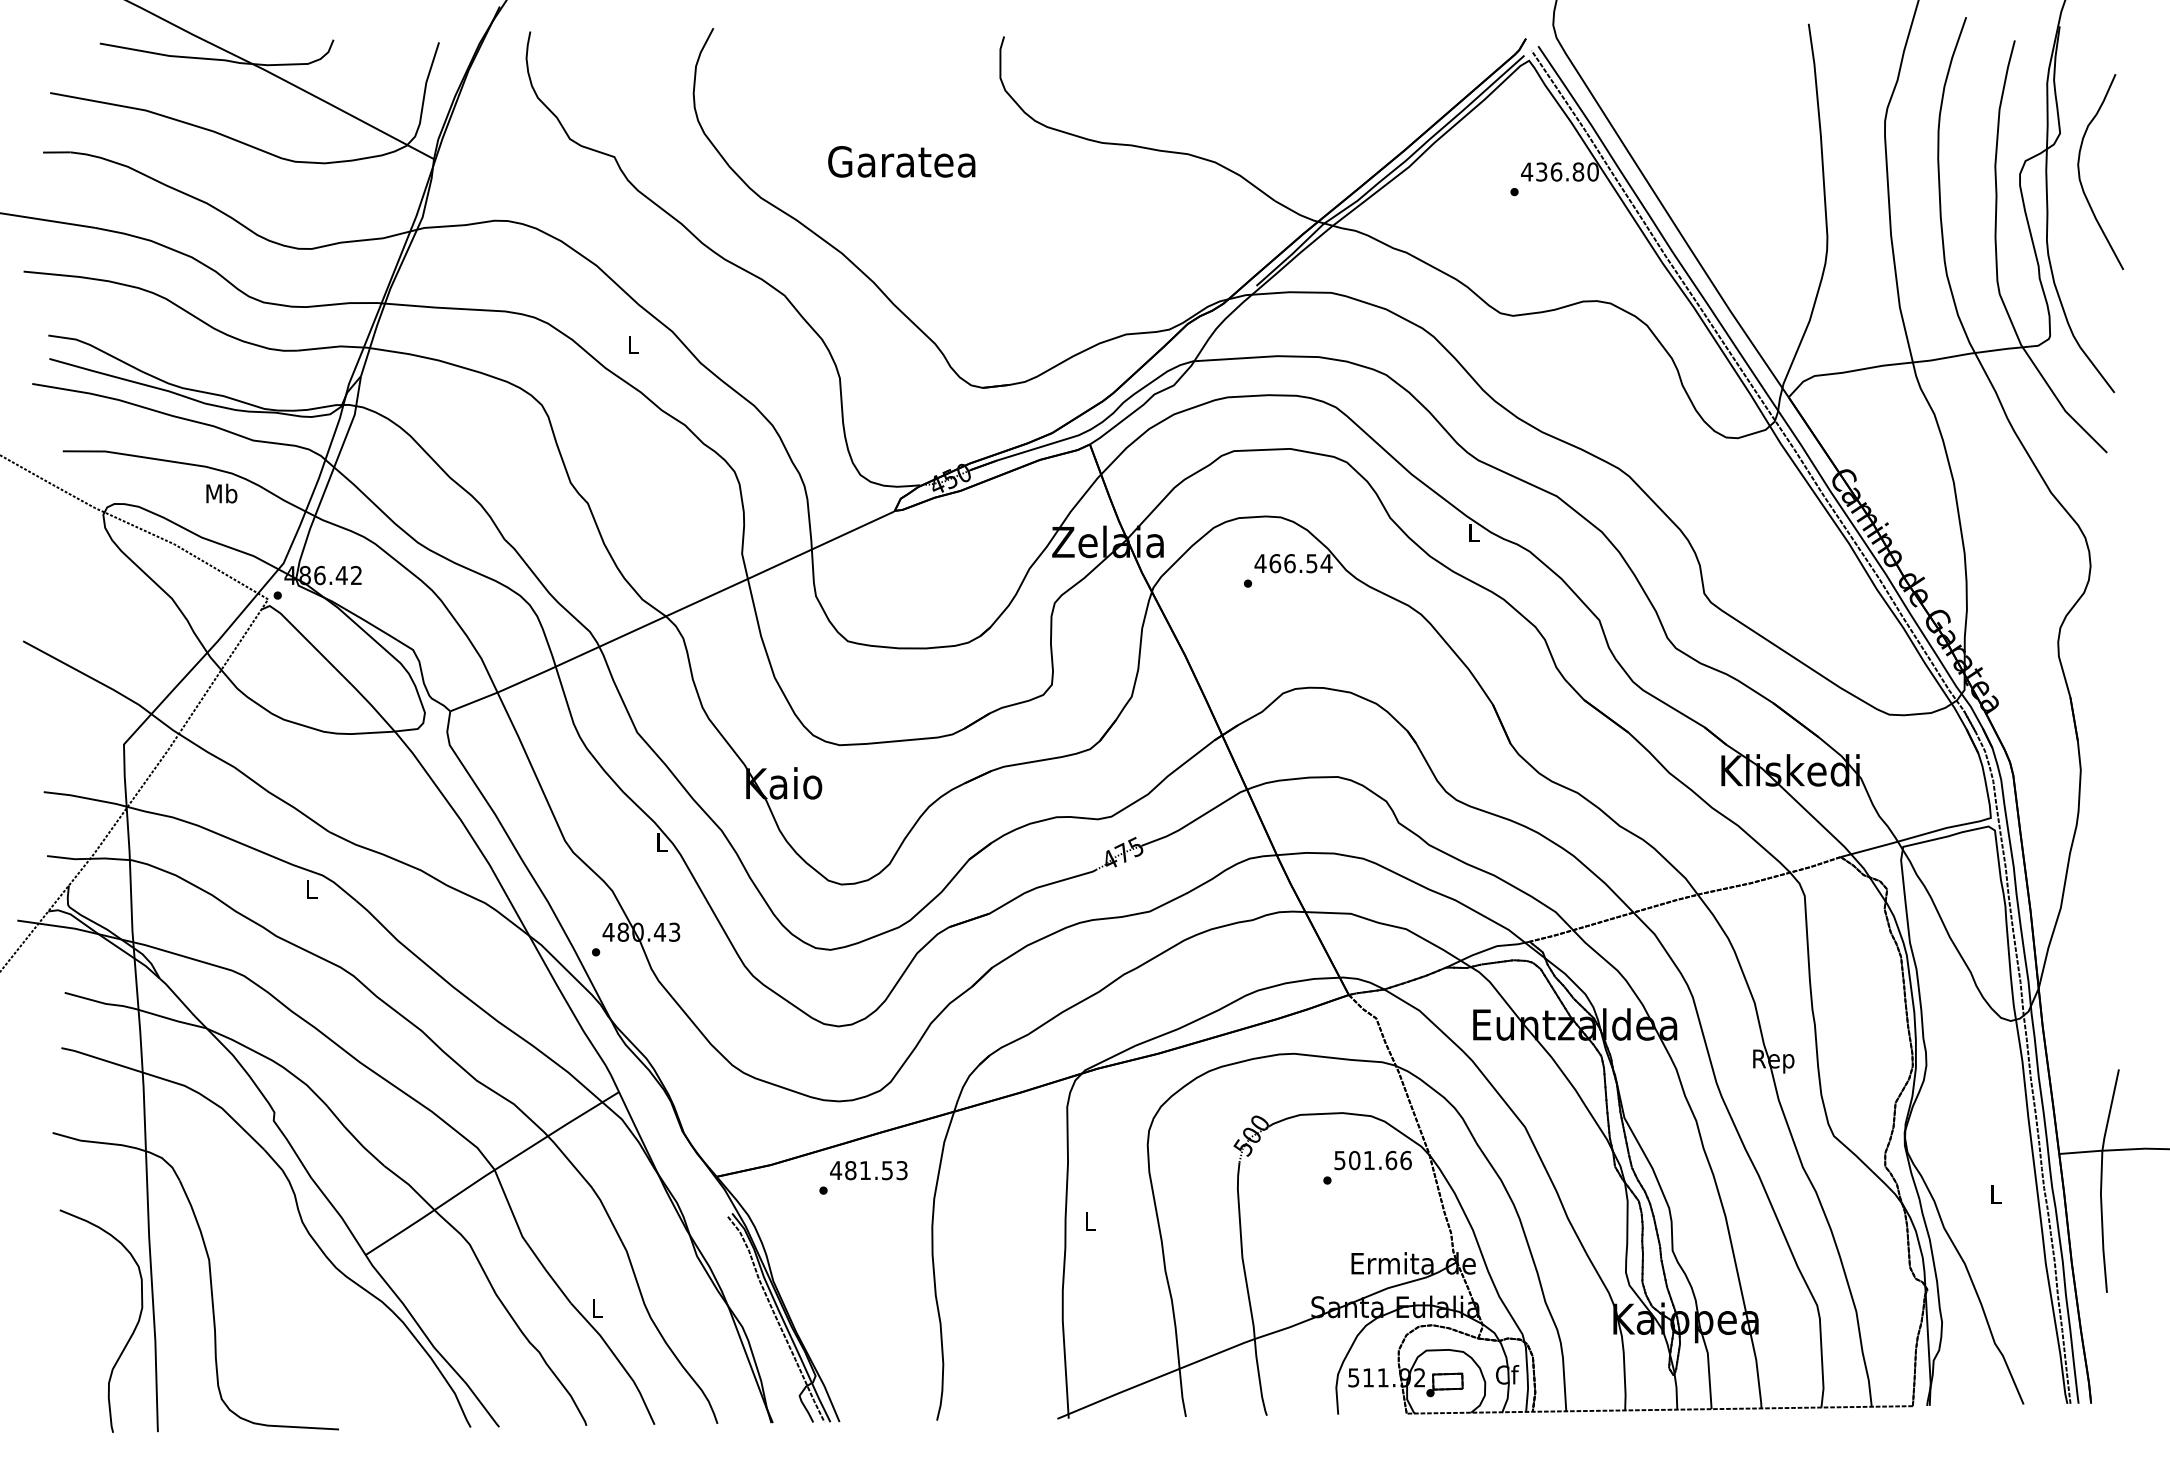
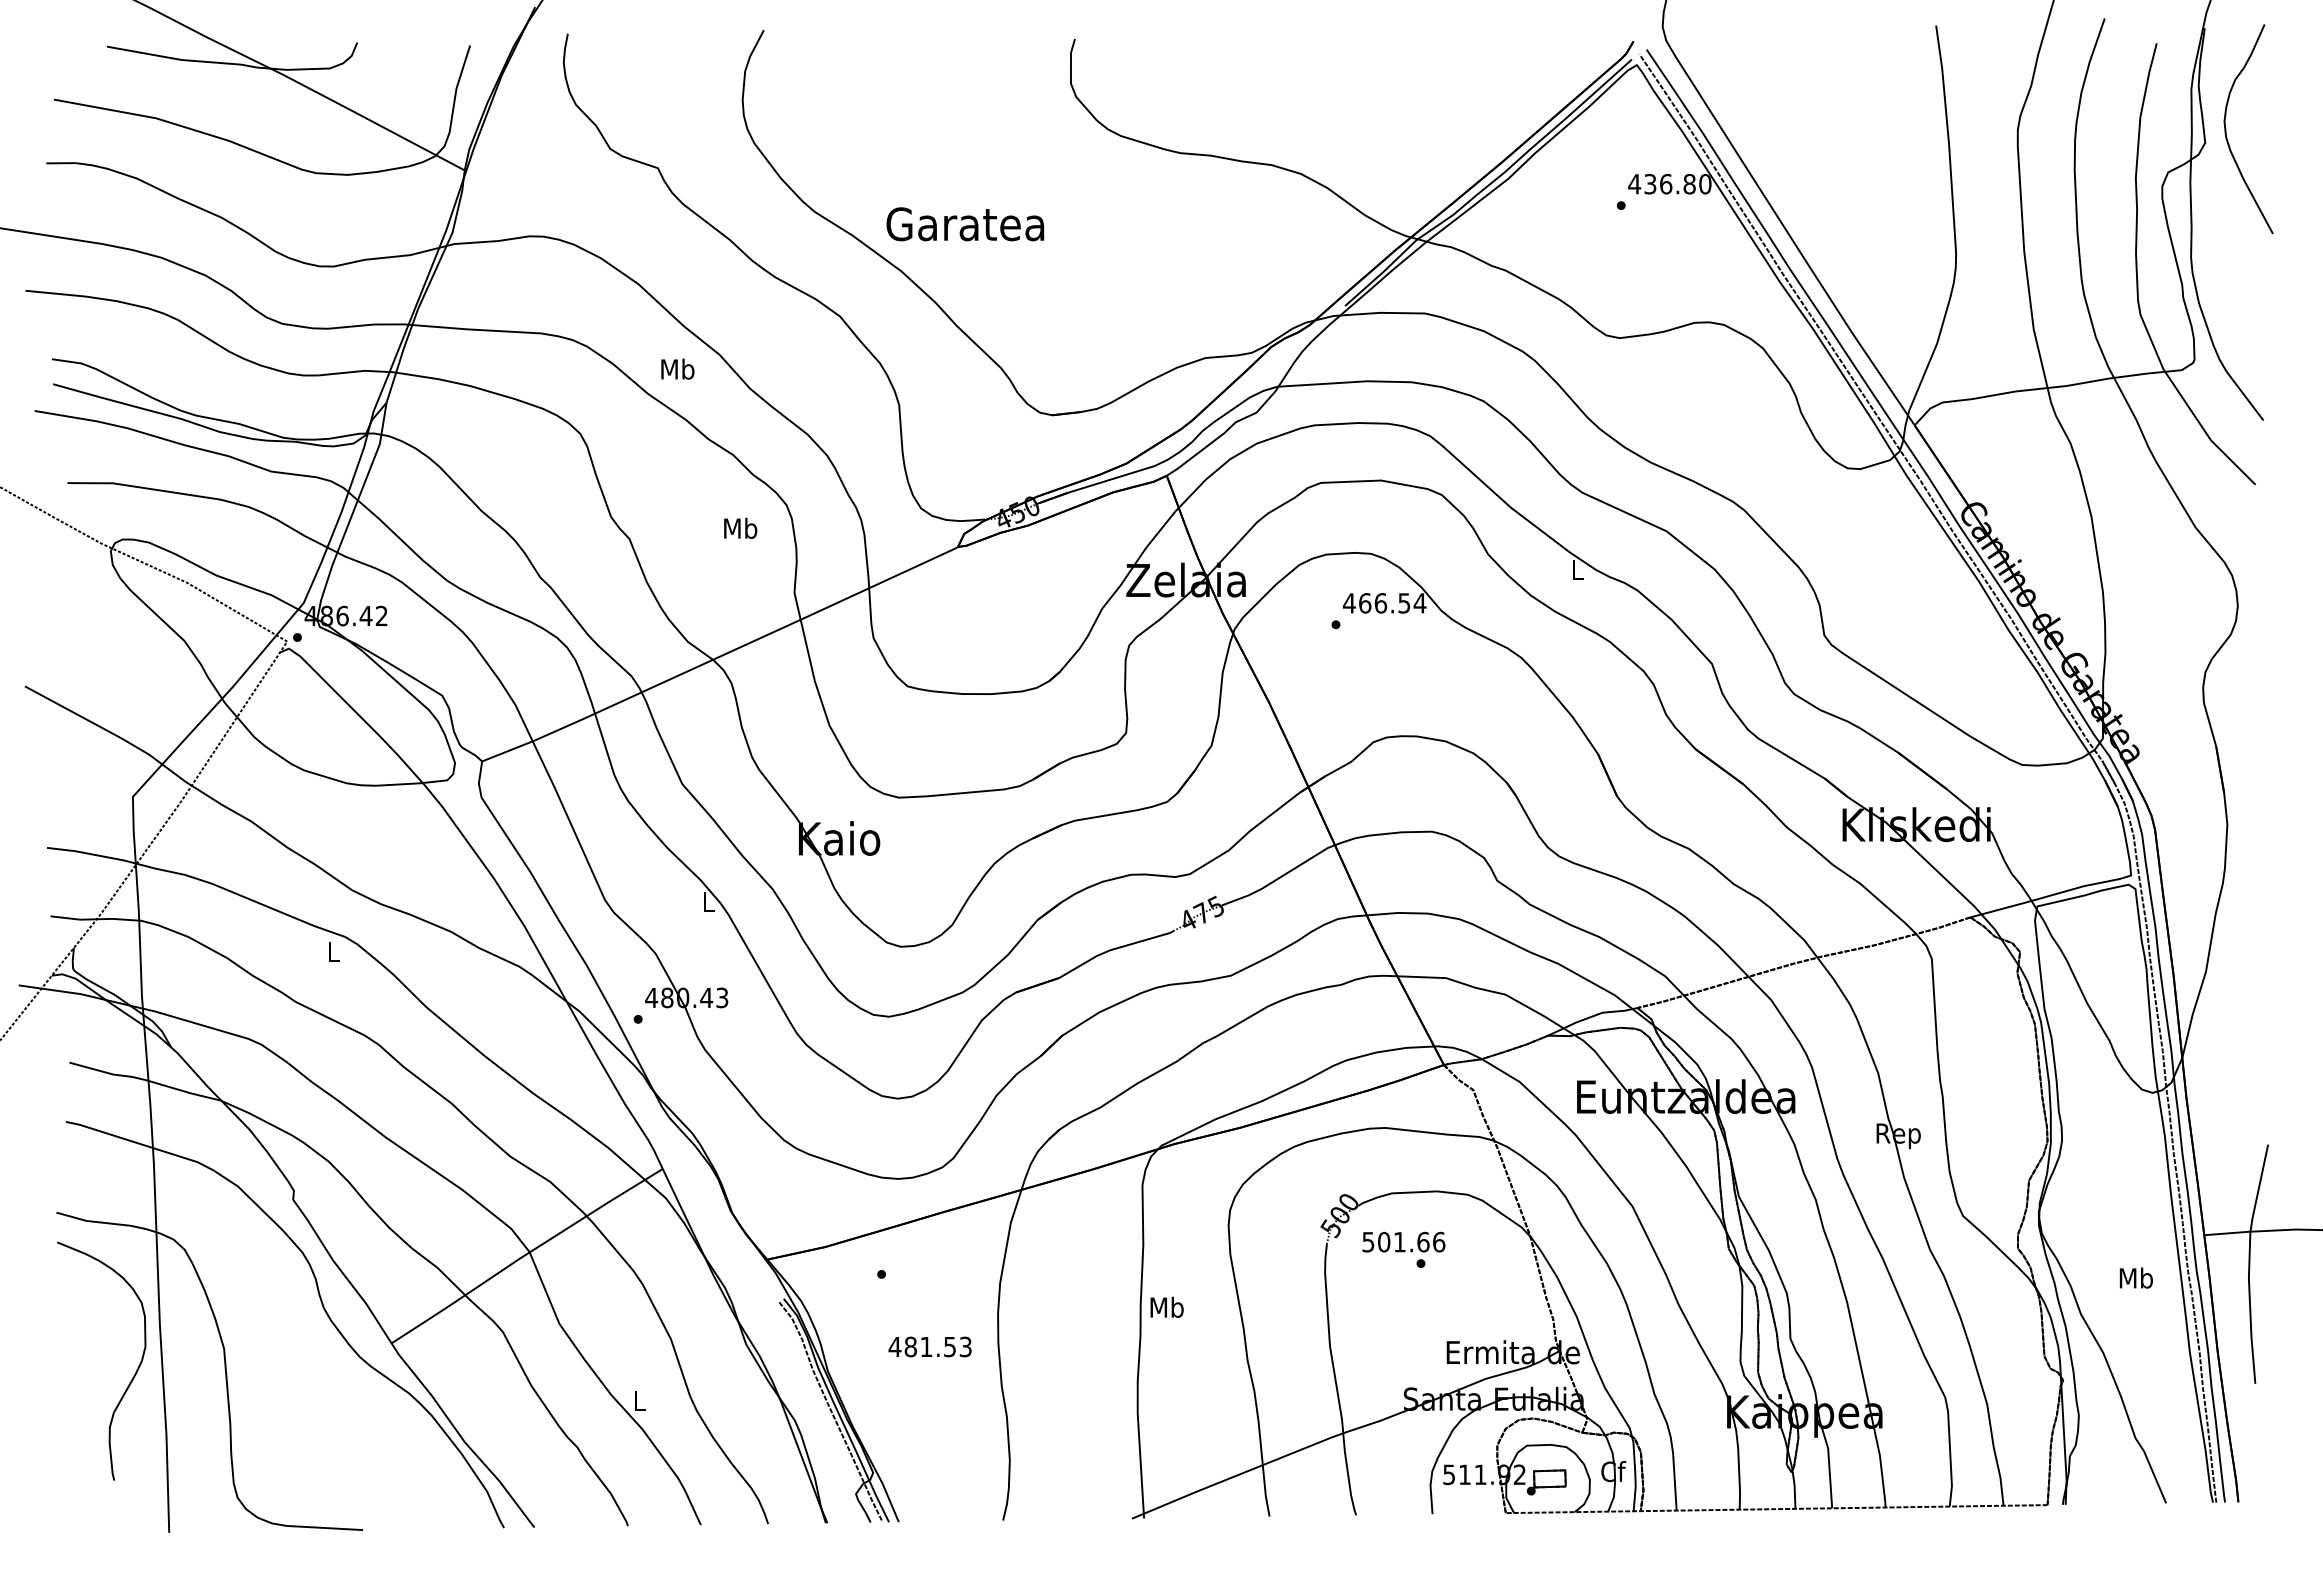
text: (901, 162) -> (965, 224), moved
curve: (2080, 172) -> (2226, 129), moved
text: (632, 344) -> (677, 368), L -> Mb
text: (221, 492) -> (740, 527), moved
text: (1372, 1159) -> (1403, 1241), moved
text: (868, 1170) -> (929, 1346), moved
text: (1995, 1193) -> (2135, 1277), L -> Mb
text: (1089, 1220) -> (1166, 1306), L -> Mb
curve: (131, 1334) -> (133, 1375), moved

